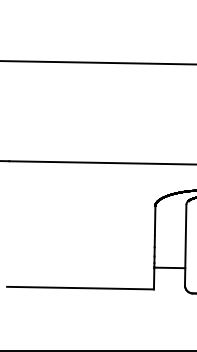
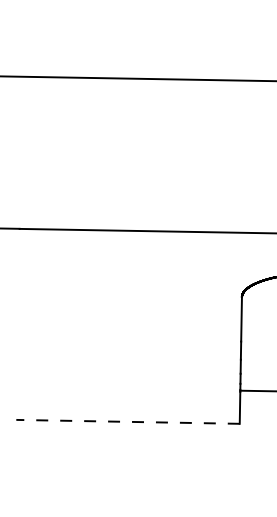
line: (80, 288) -> (128, 422), solid -> dashed

